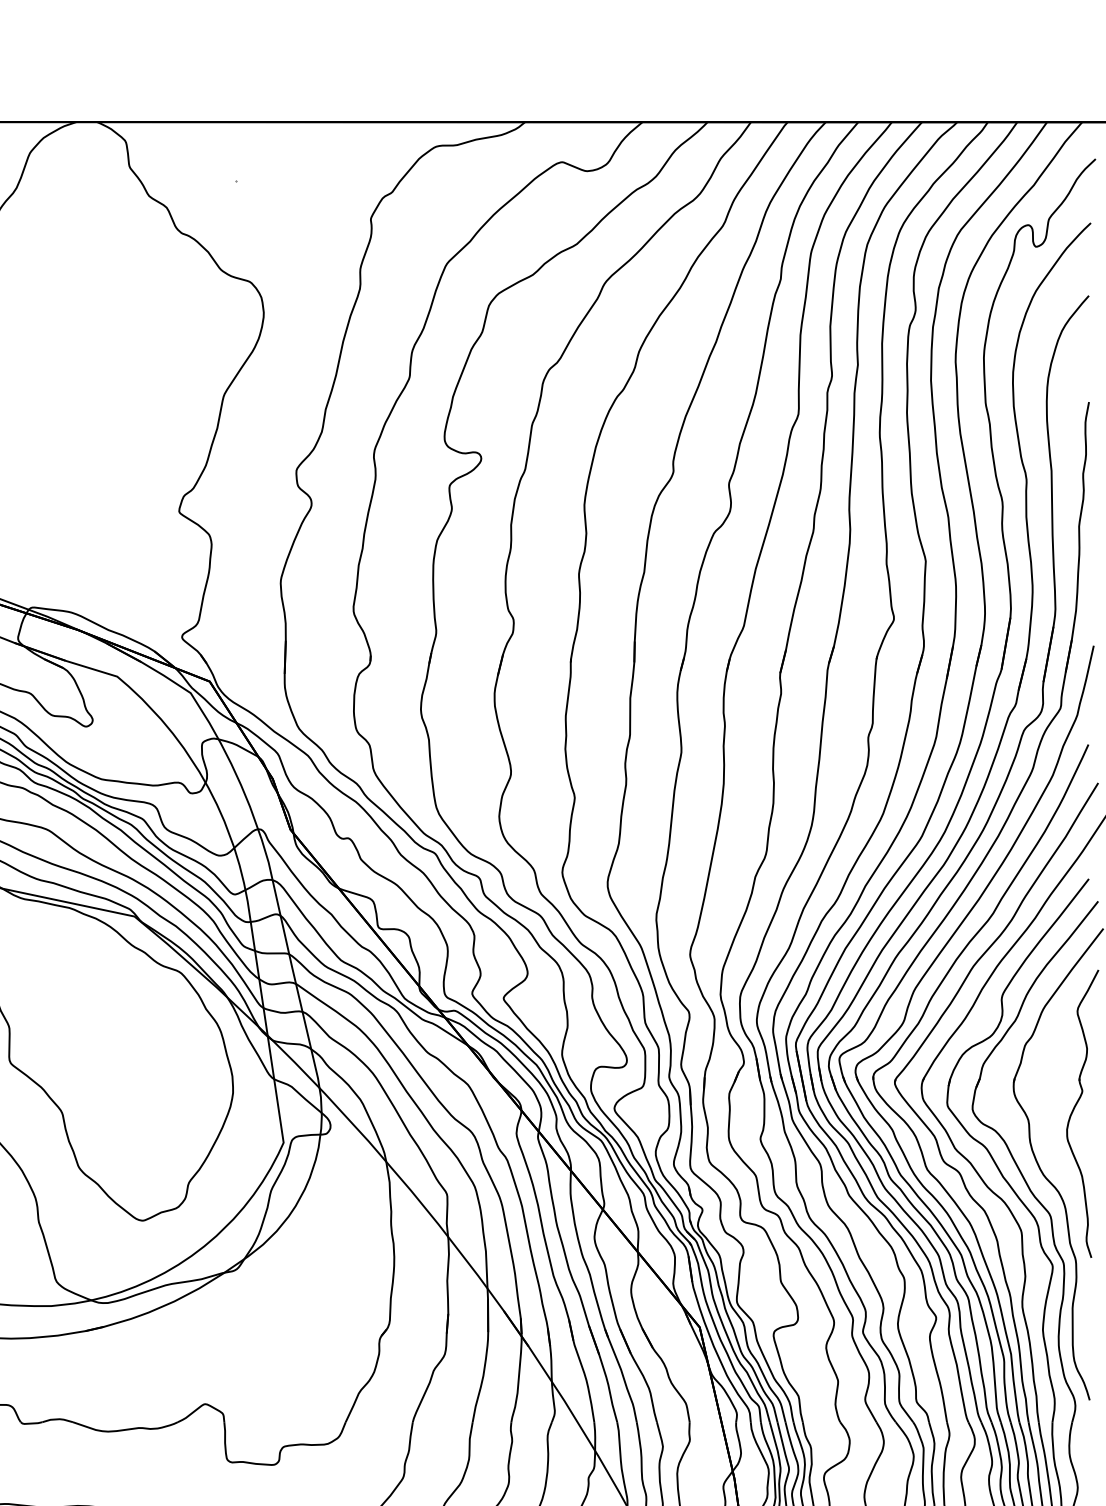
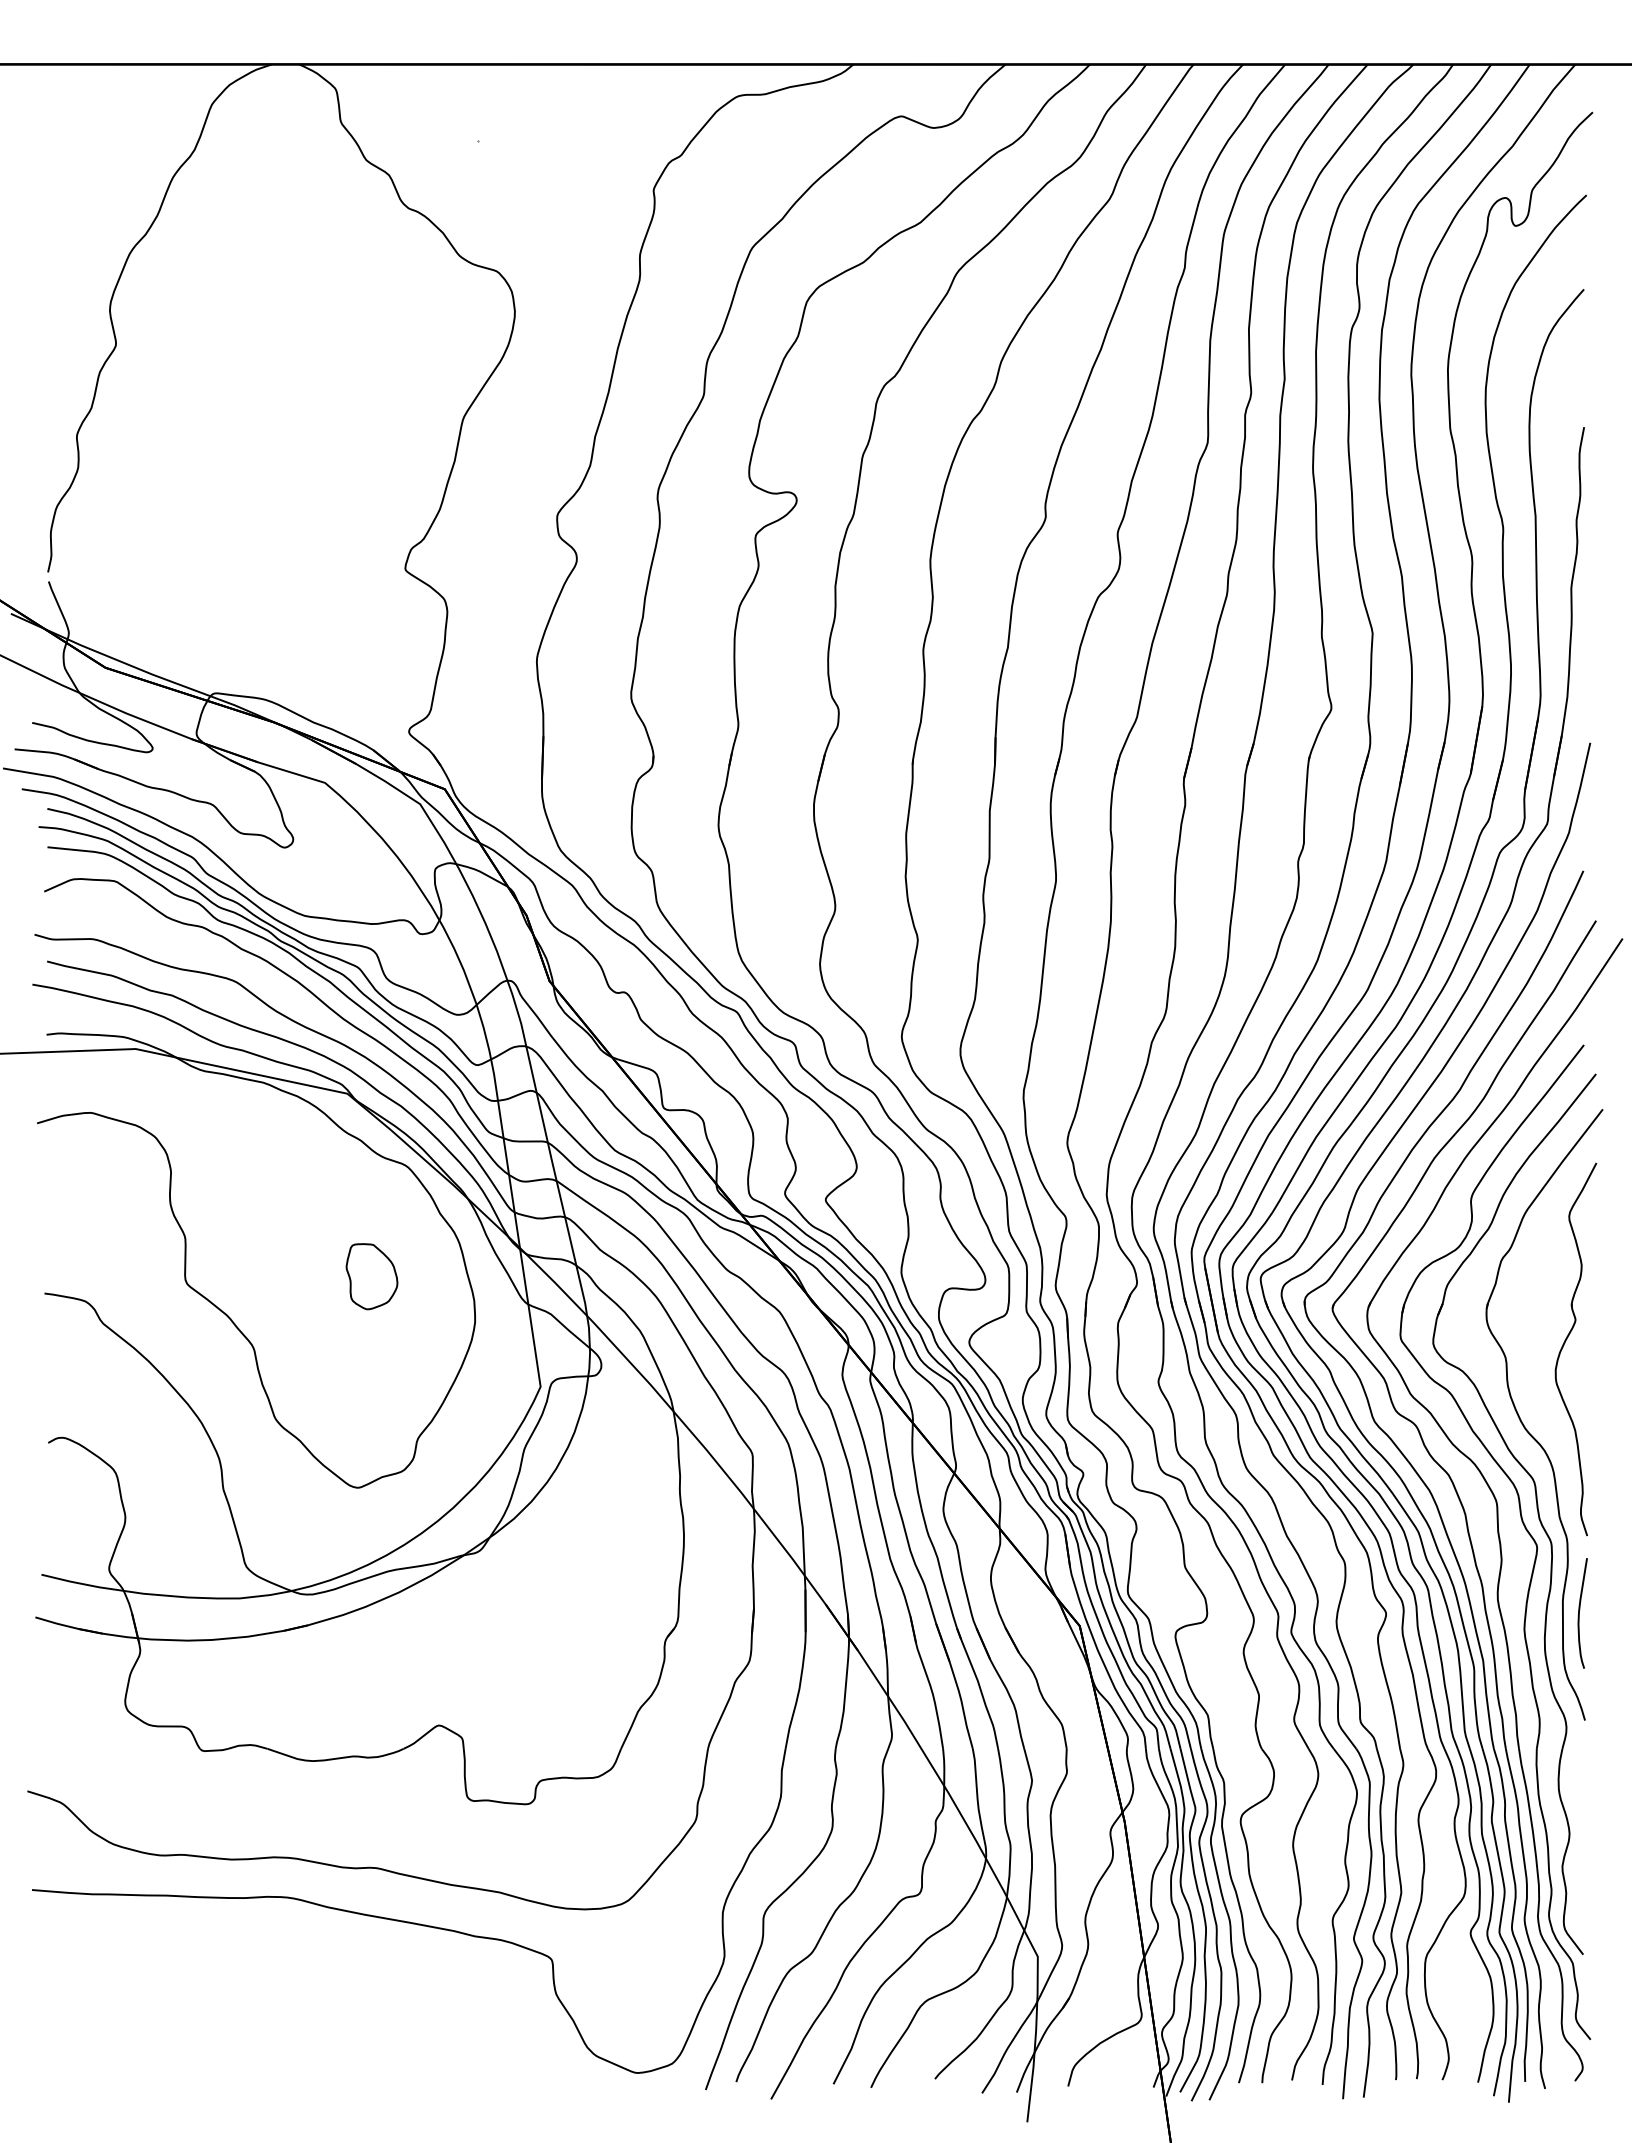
part: (153, 1057) -> (371, 1276), added
curve: (1085, 1317) -> (1579, 1613), added

